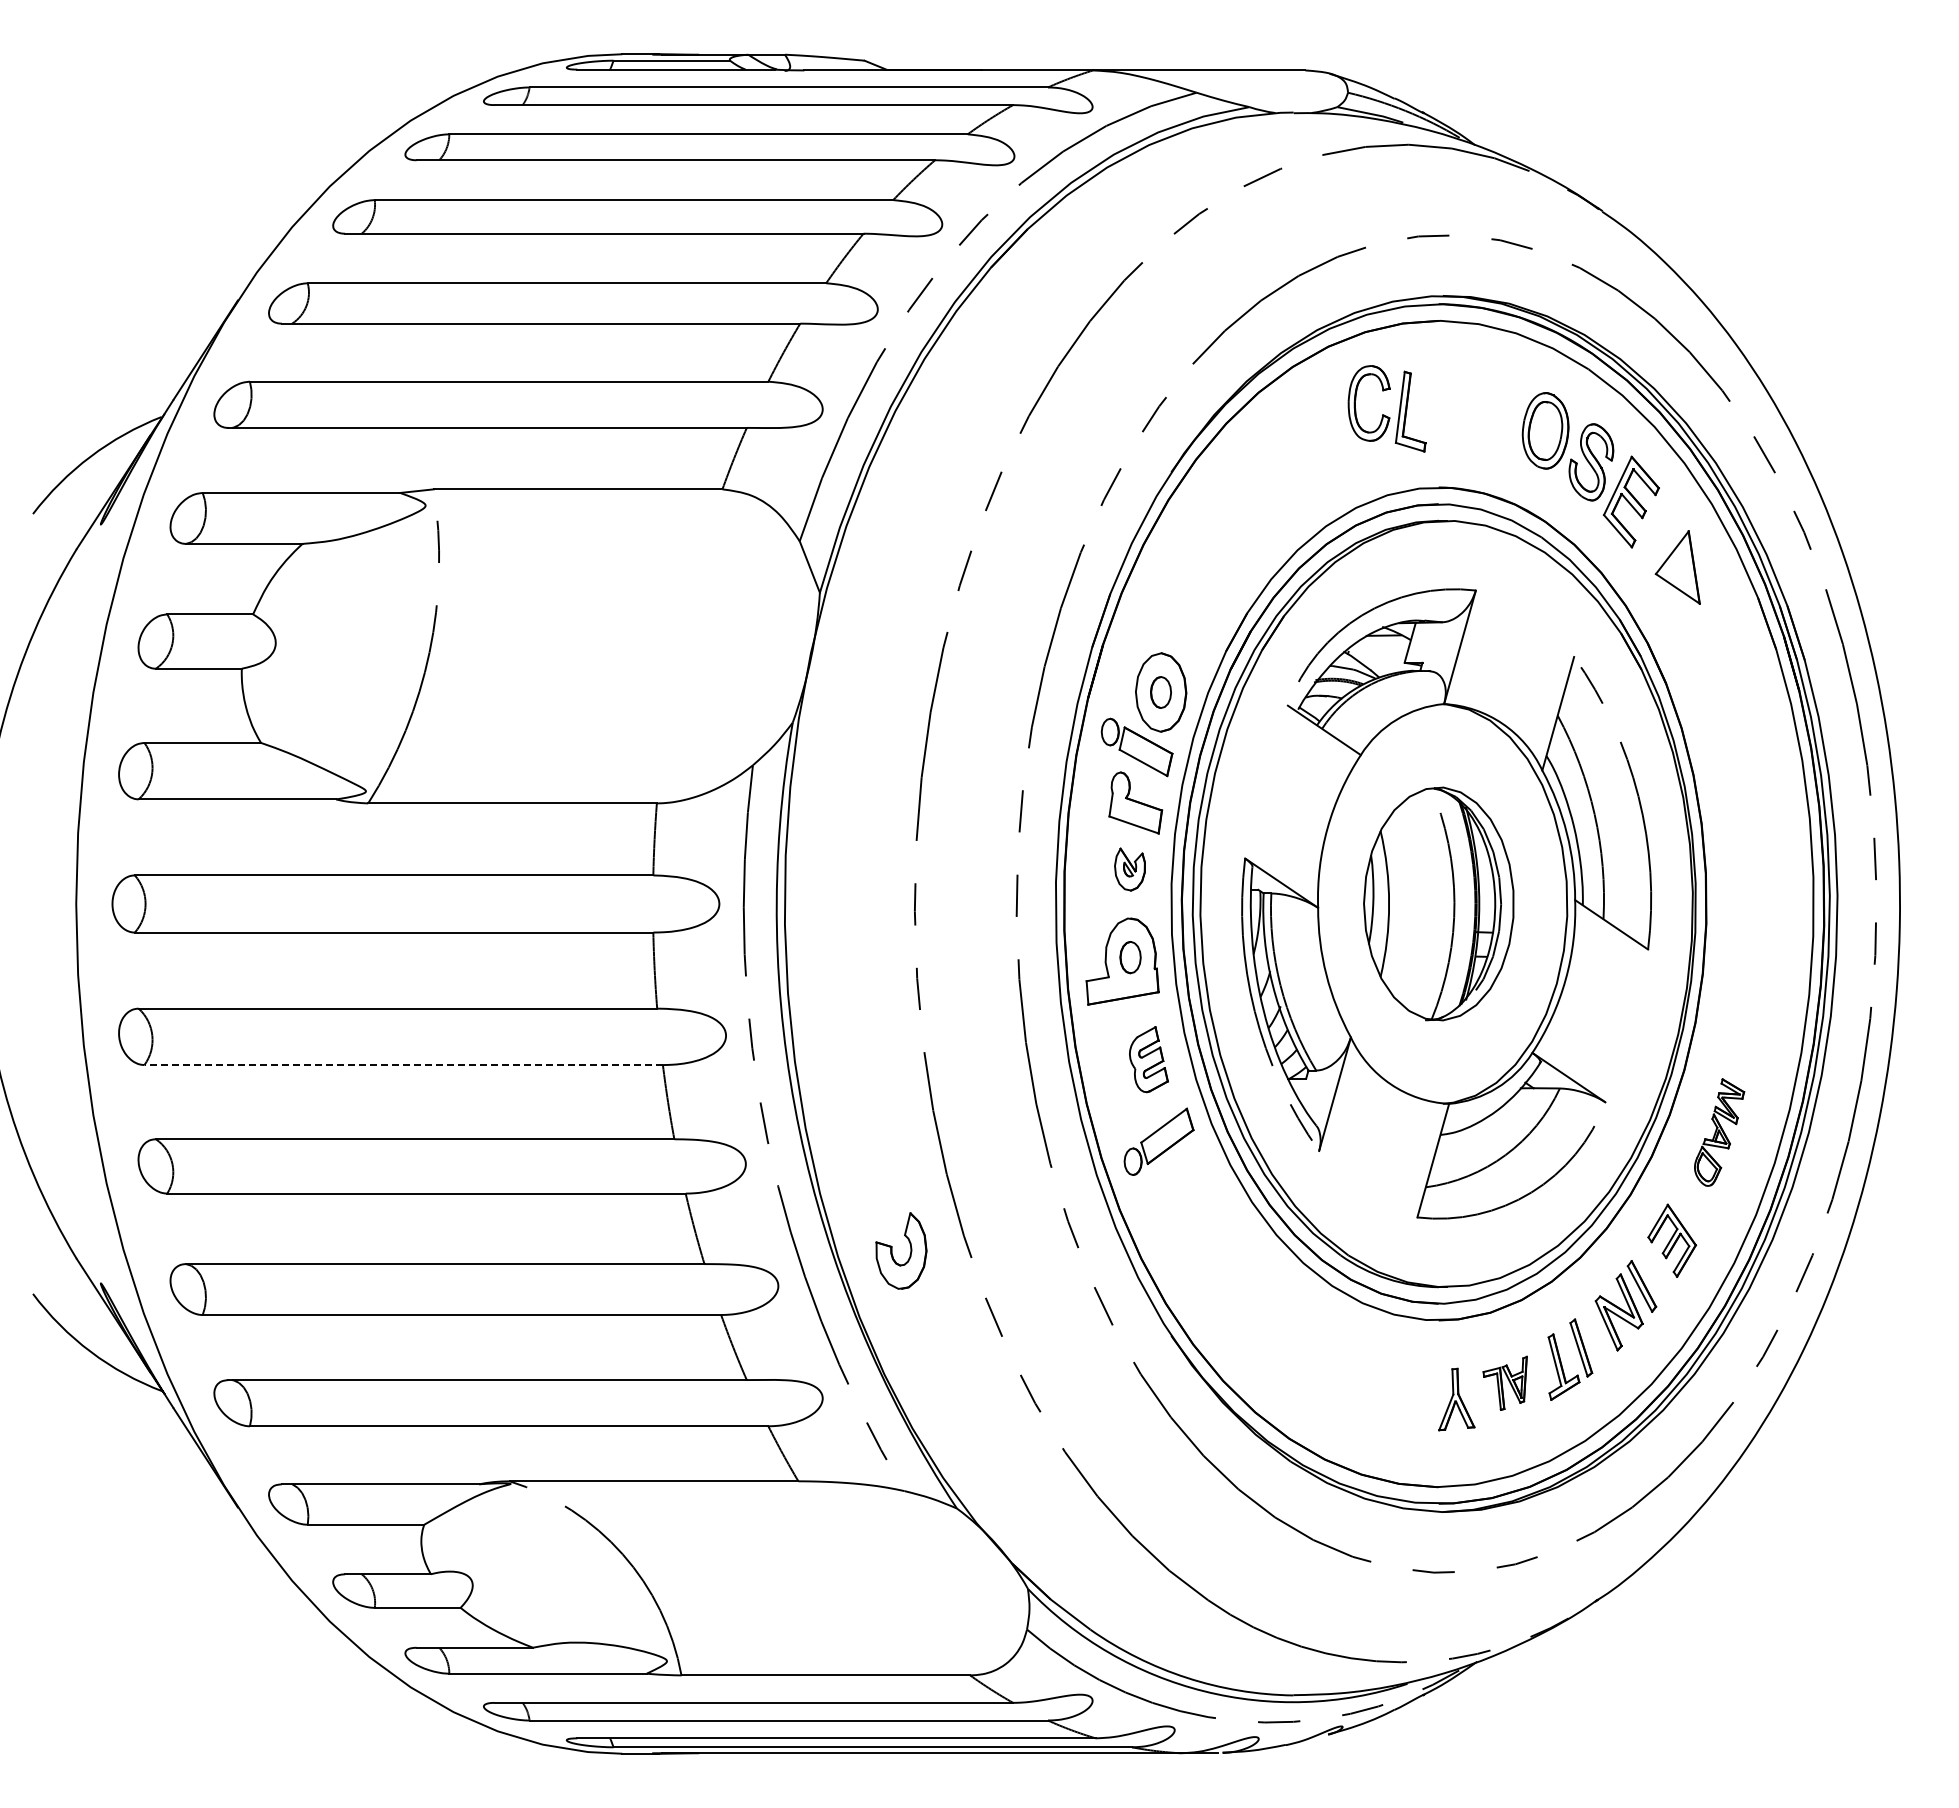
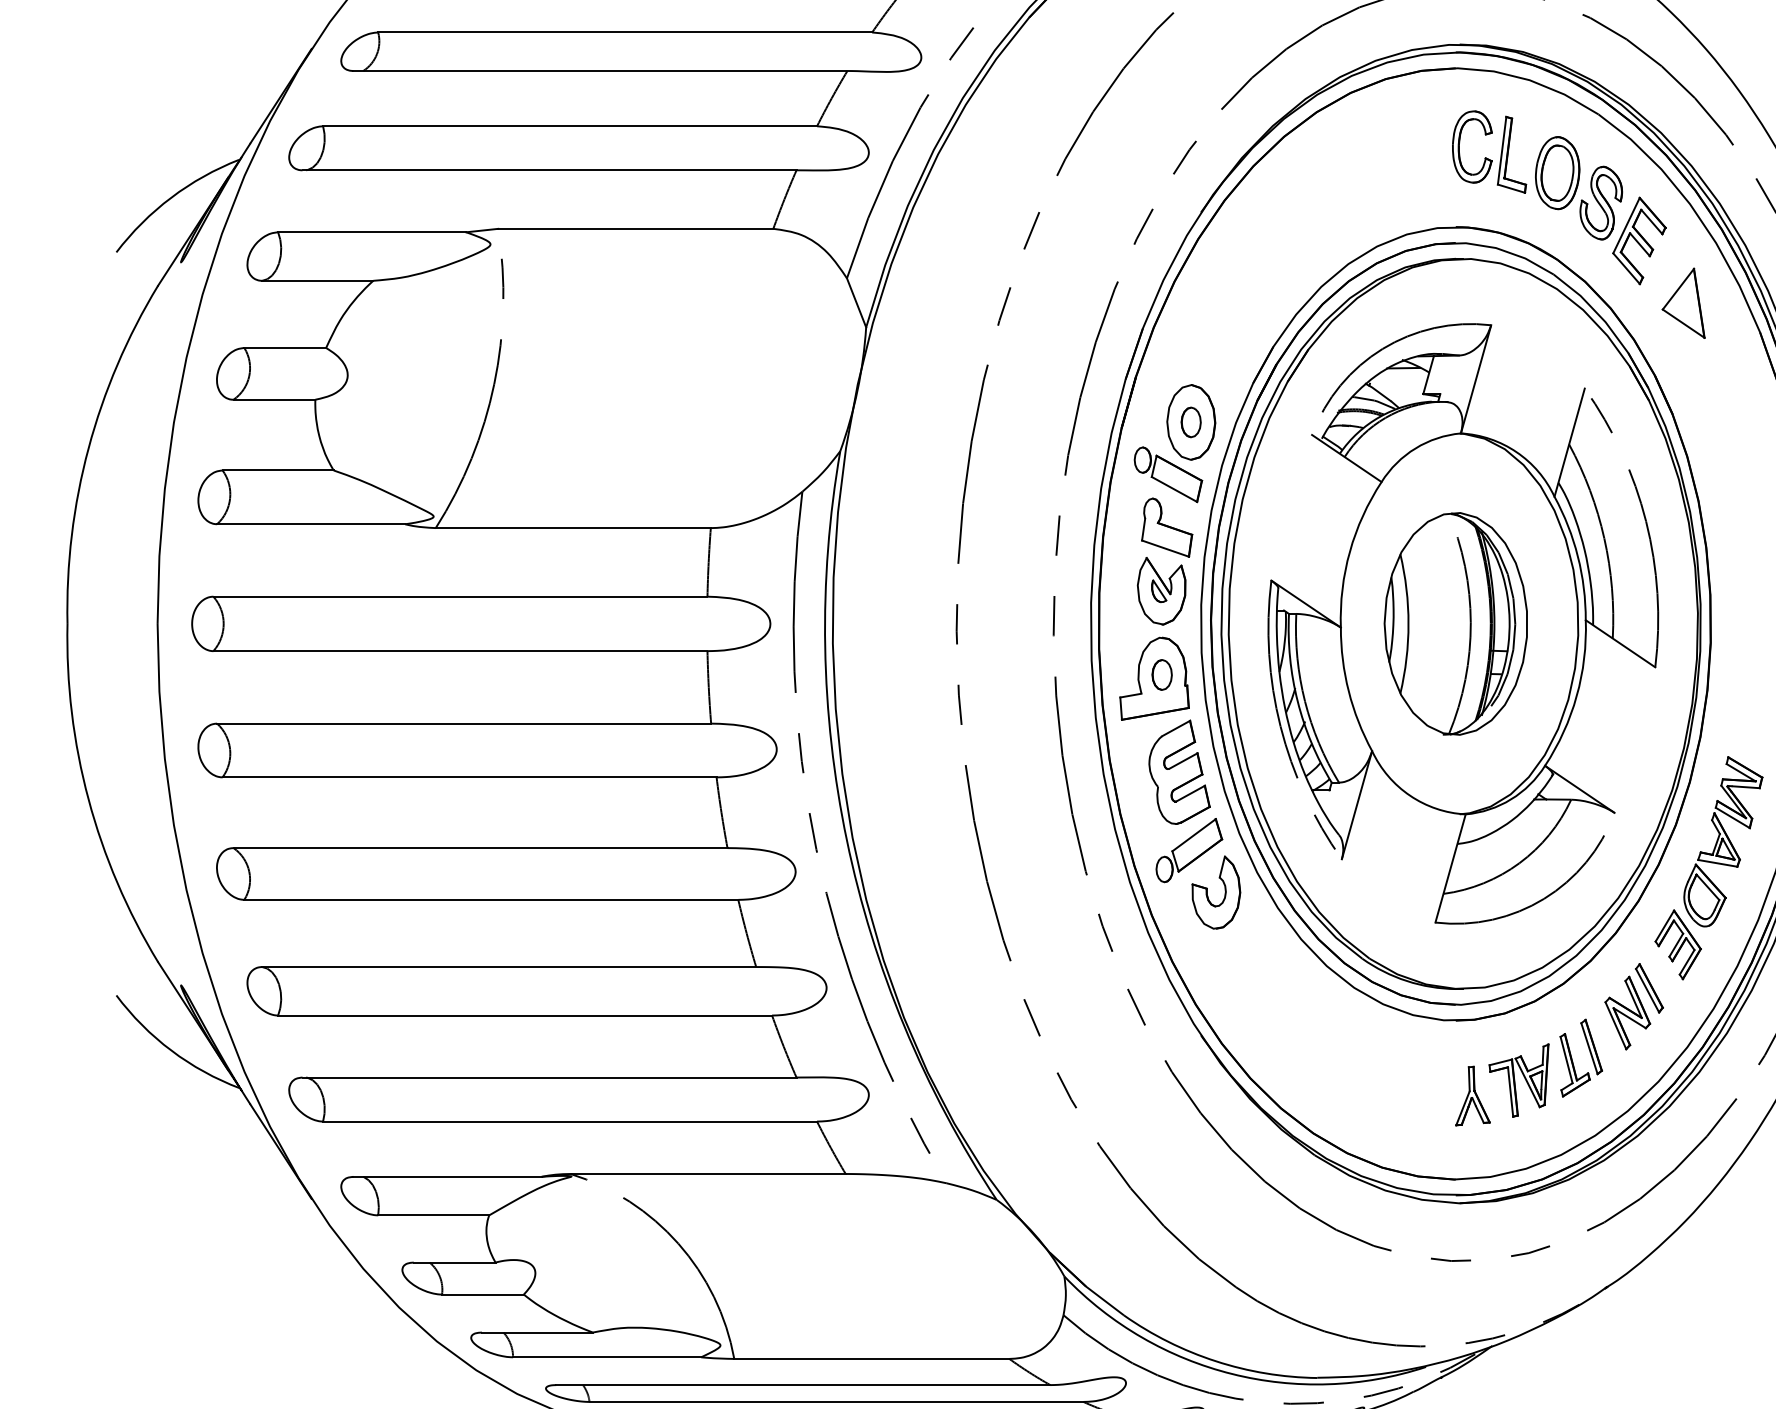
part: (1384, 414) -> (1487, 157), moved
part: (1129, 869) -> (1161, 591), size x1.67
part: (1148, 1059) -> (1179, 772), size x1.67
line: (403, 1065) -> (469, 777), dashed -> solid
part: (1719, 1132) -> (1723, 841), size x1.67
part: (909, 1254) -> (1224, 895), moved
part: (1505, 1383) -> (1519, 1080), size x1.43

